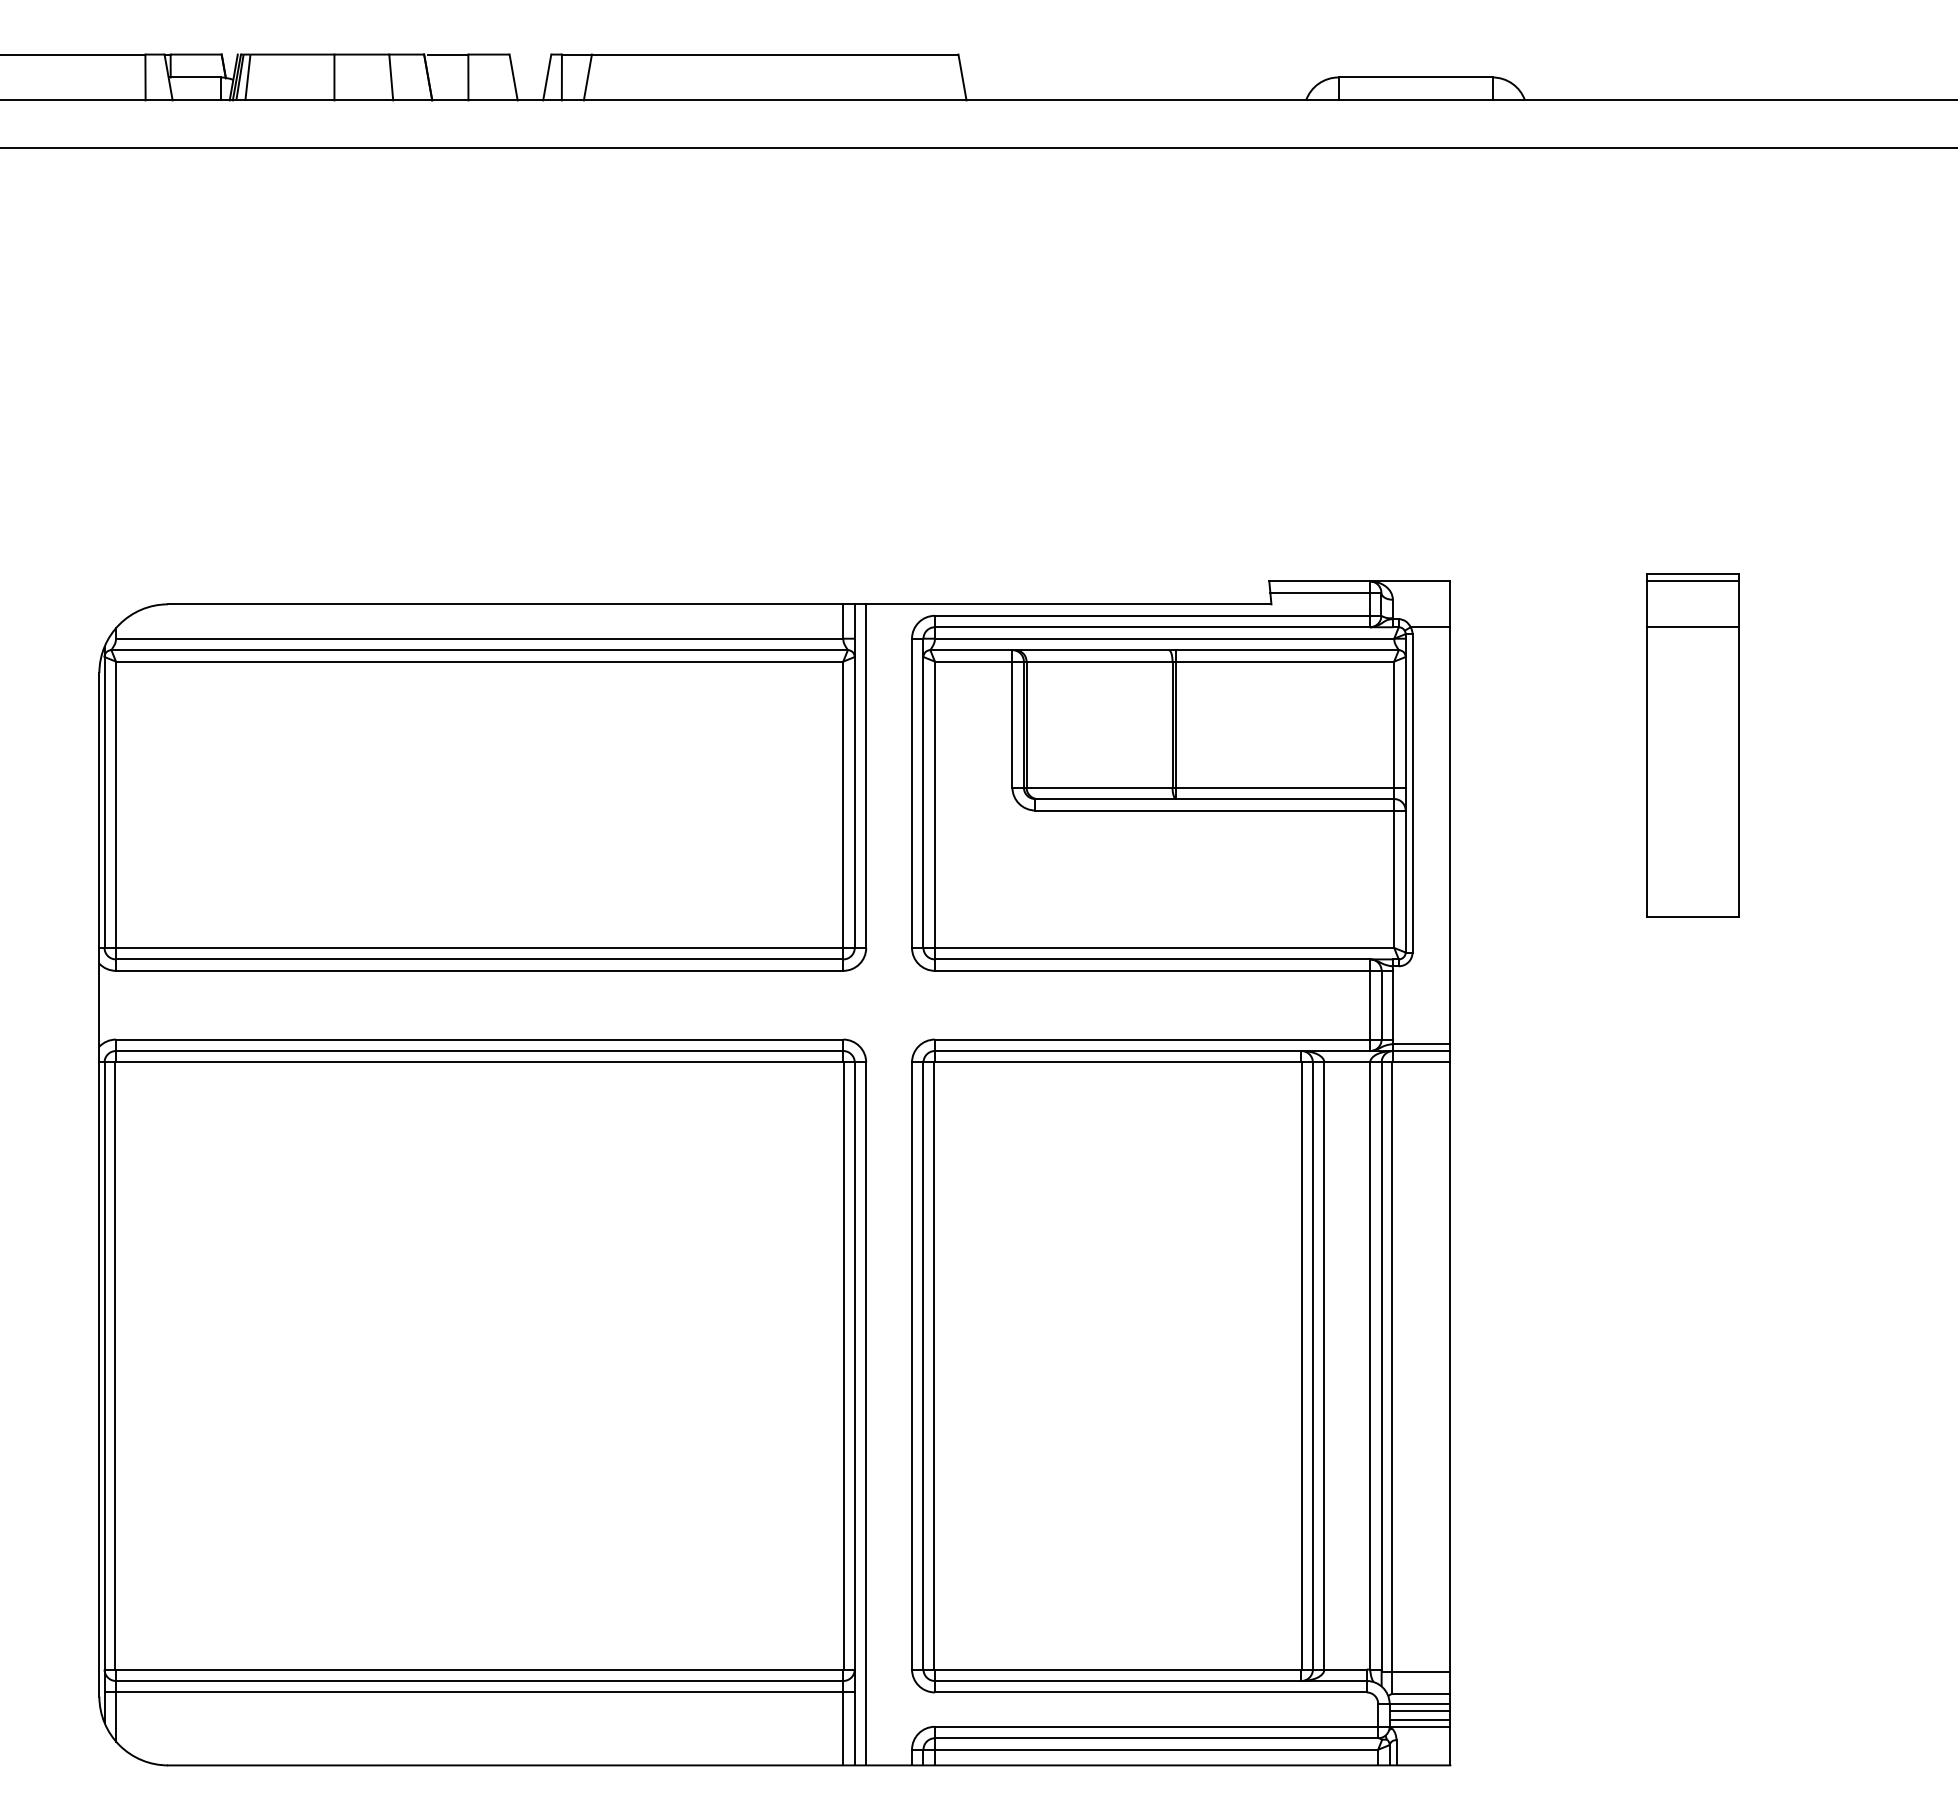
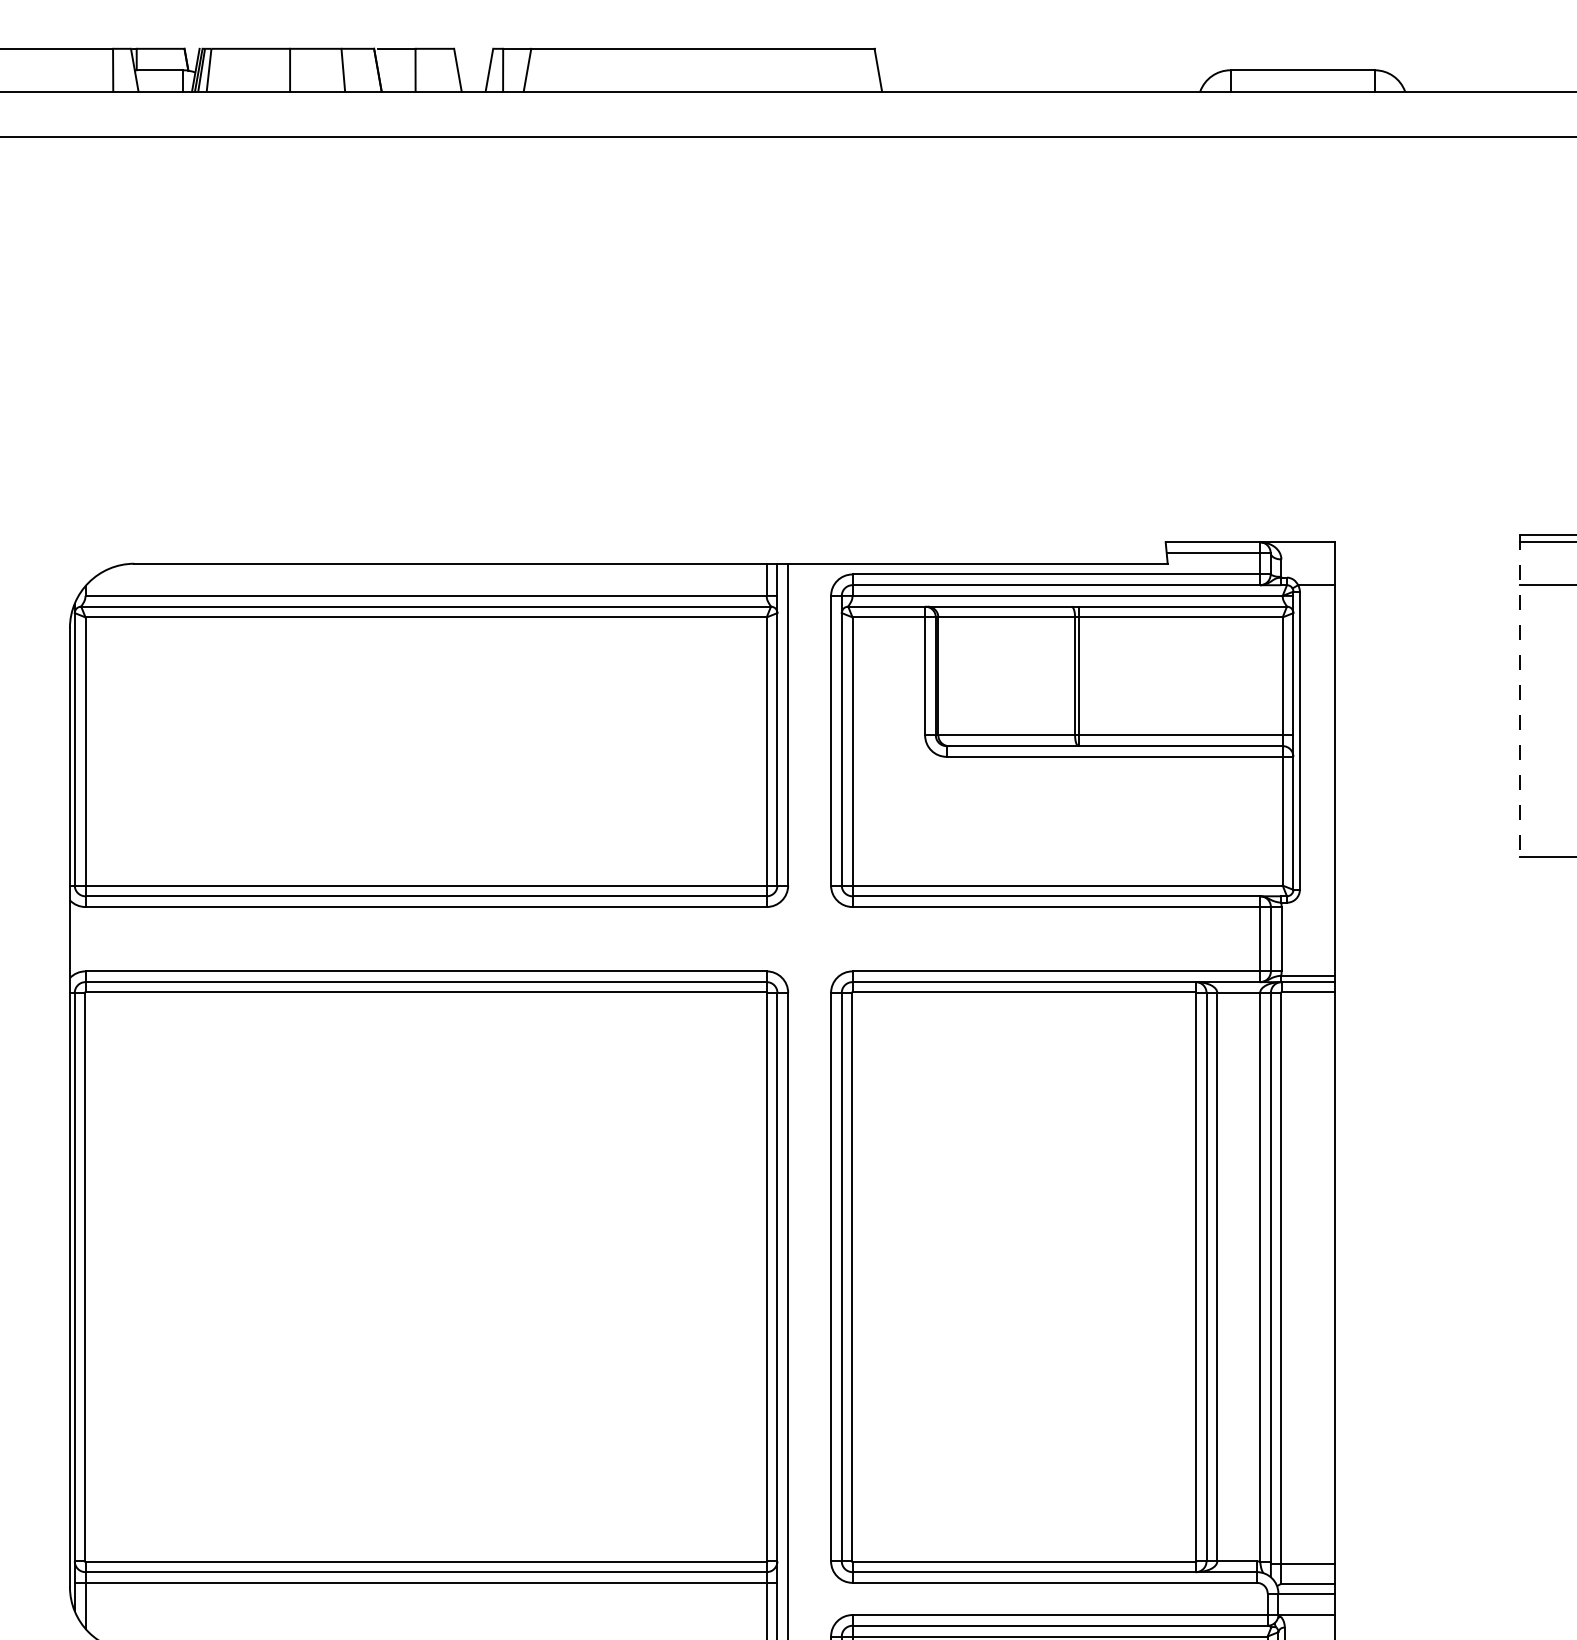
line: (1647, 745) -> (1519, 695), solid -> dashed
line: (1419, 1710) -> (1306, 1599), removed
line: (1419, 1719) -> (1306, 1608), removed

